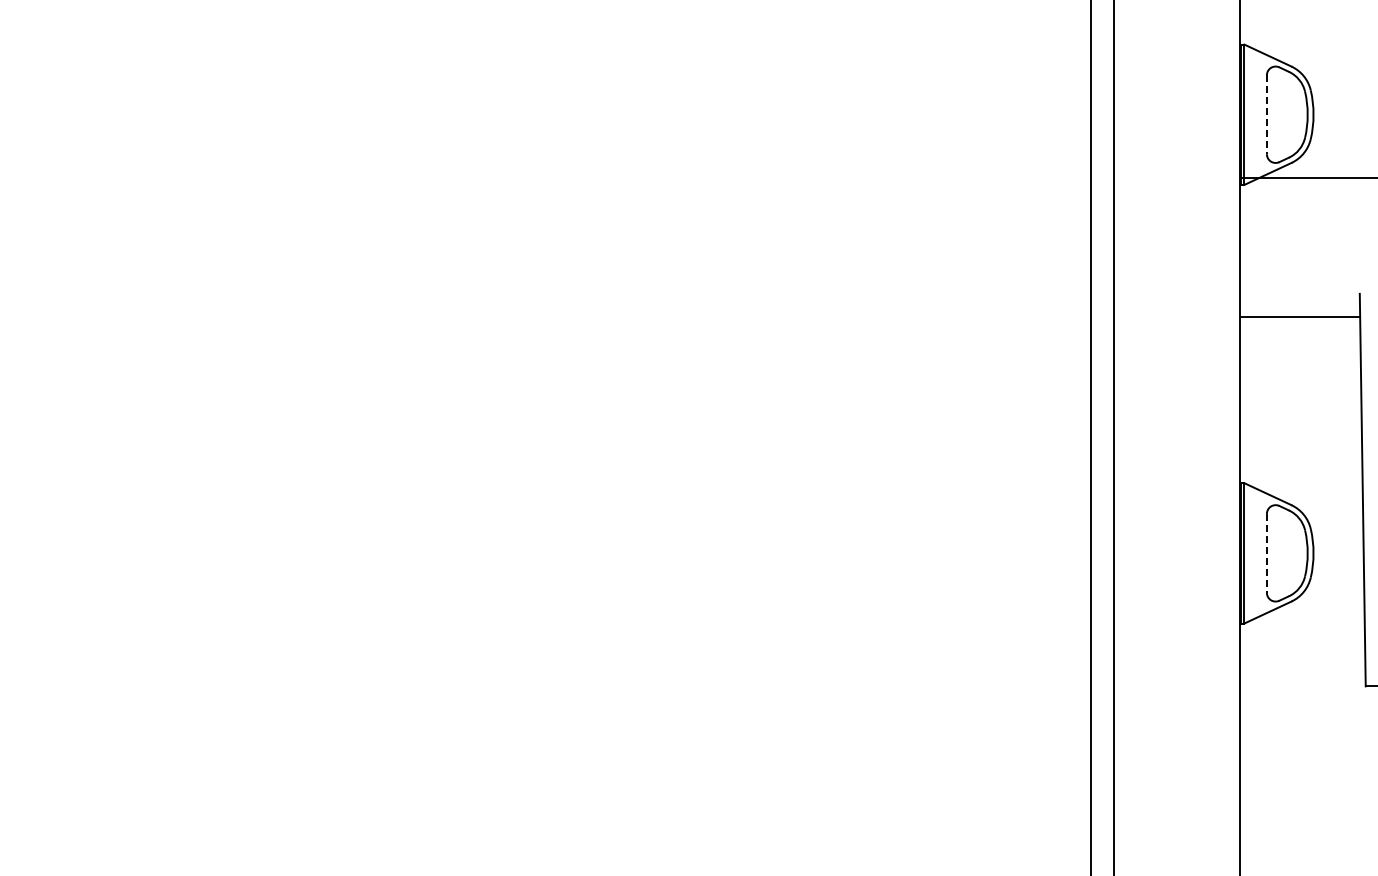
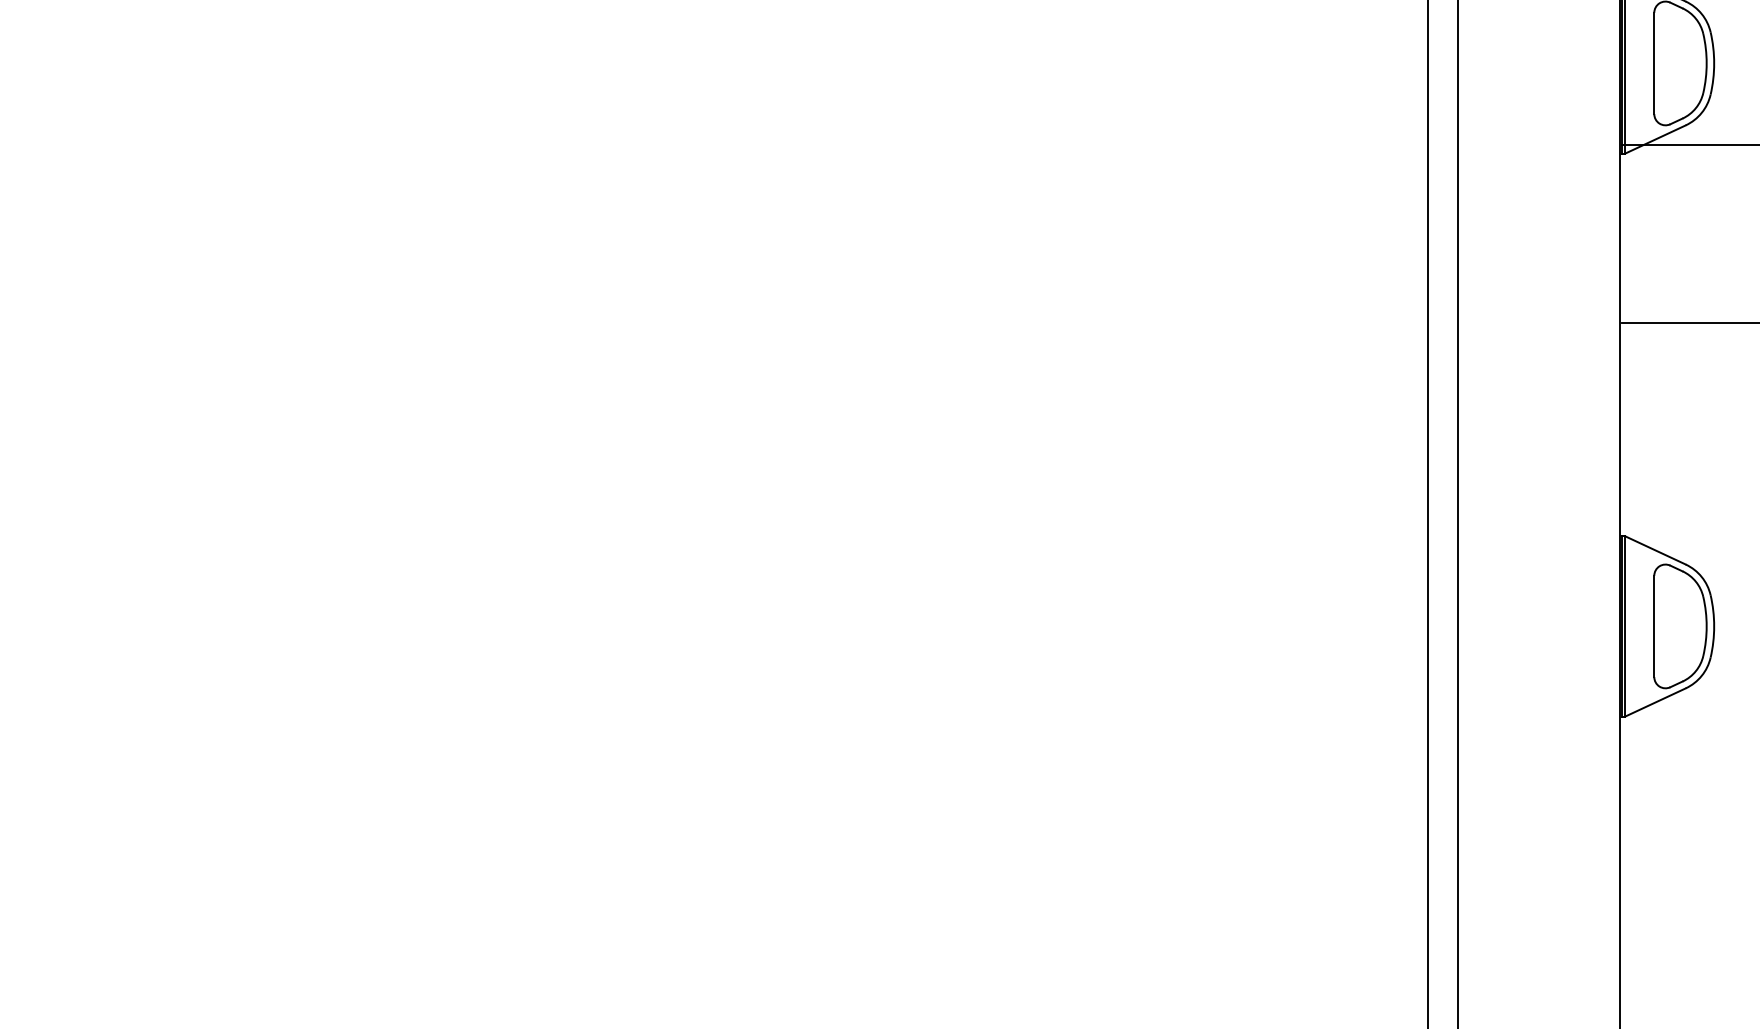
line: (1266, 115) -> (1653, 64), dashed -> solid
line: (1266, 553) -> (1653, 626), dashed -> solid

